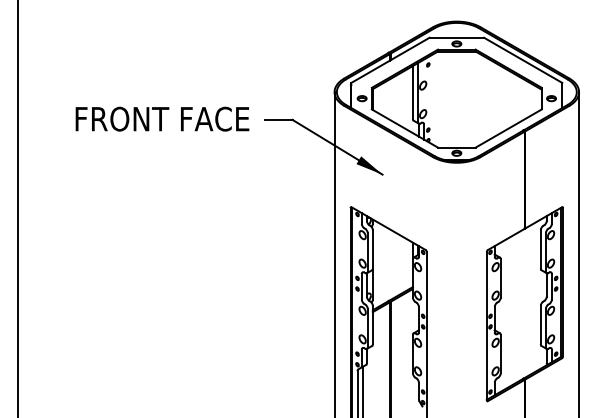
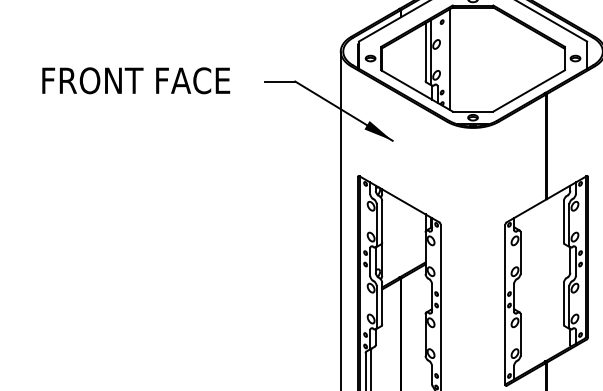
line: (435, 99) -> (449, 59), added
text: (162, 118) -> (136, 80), moved

